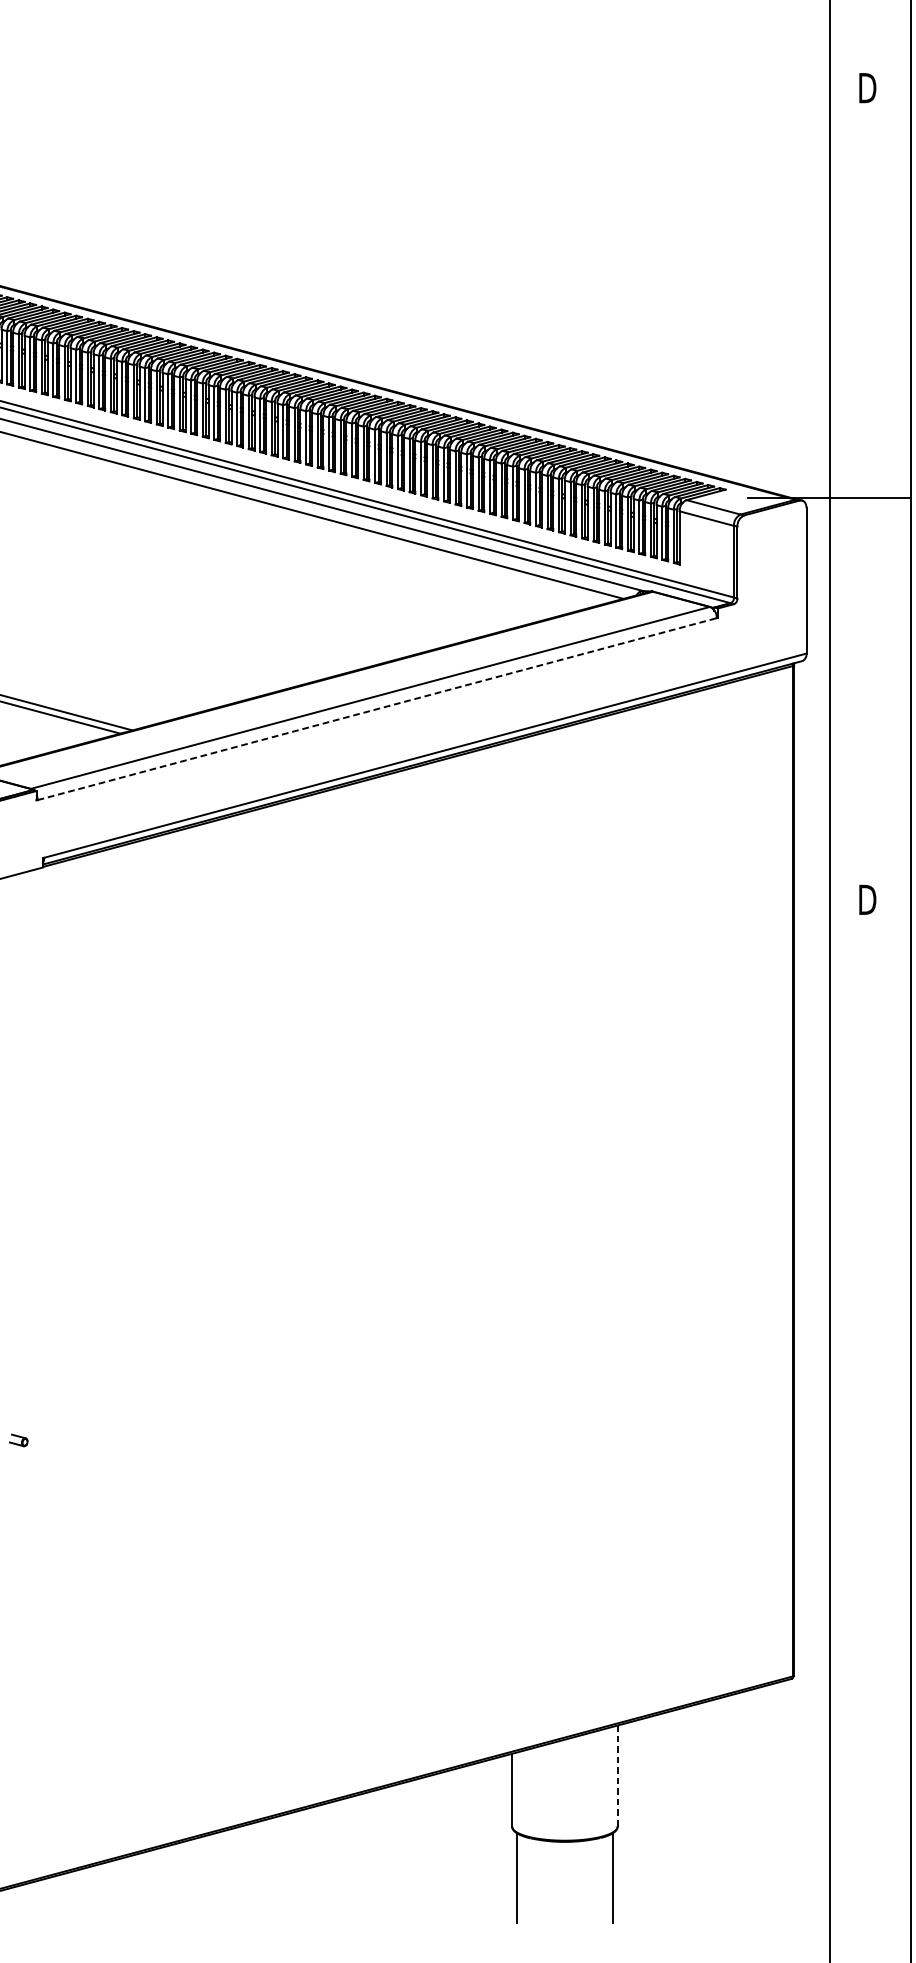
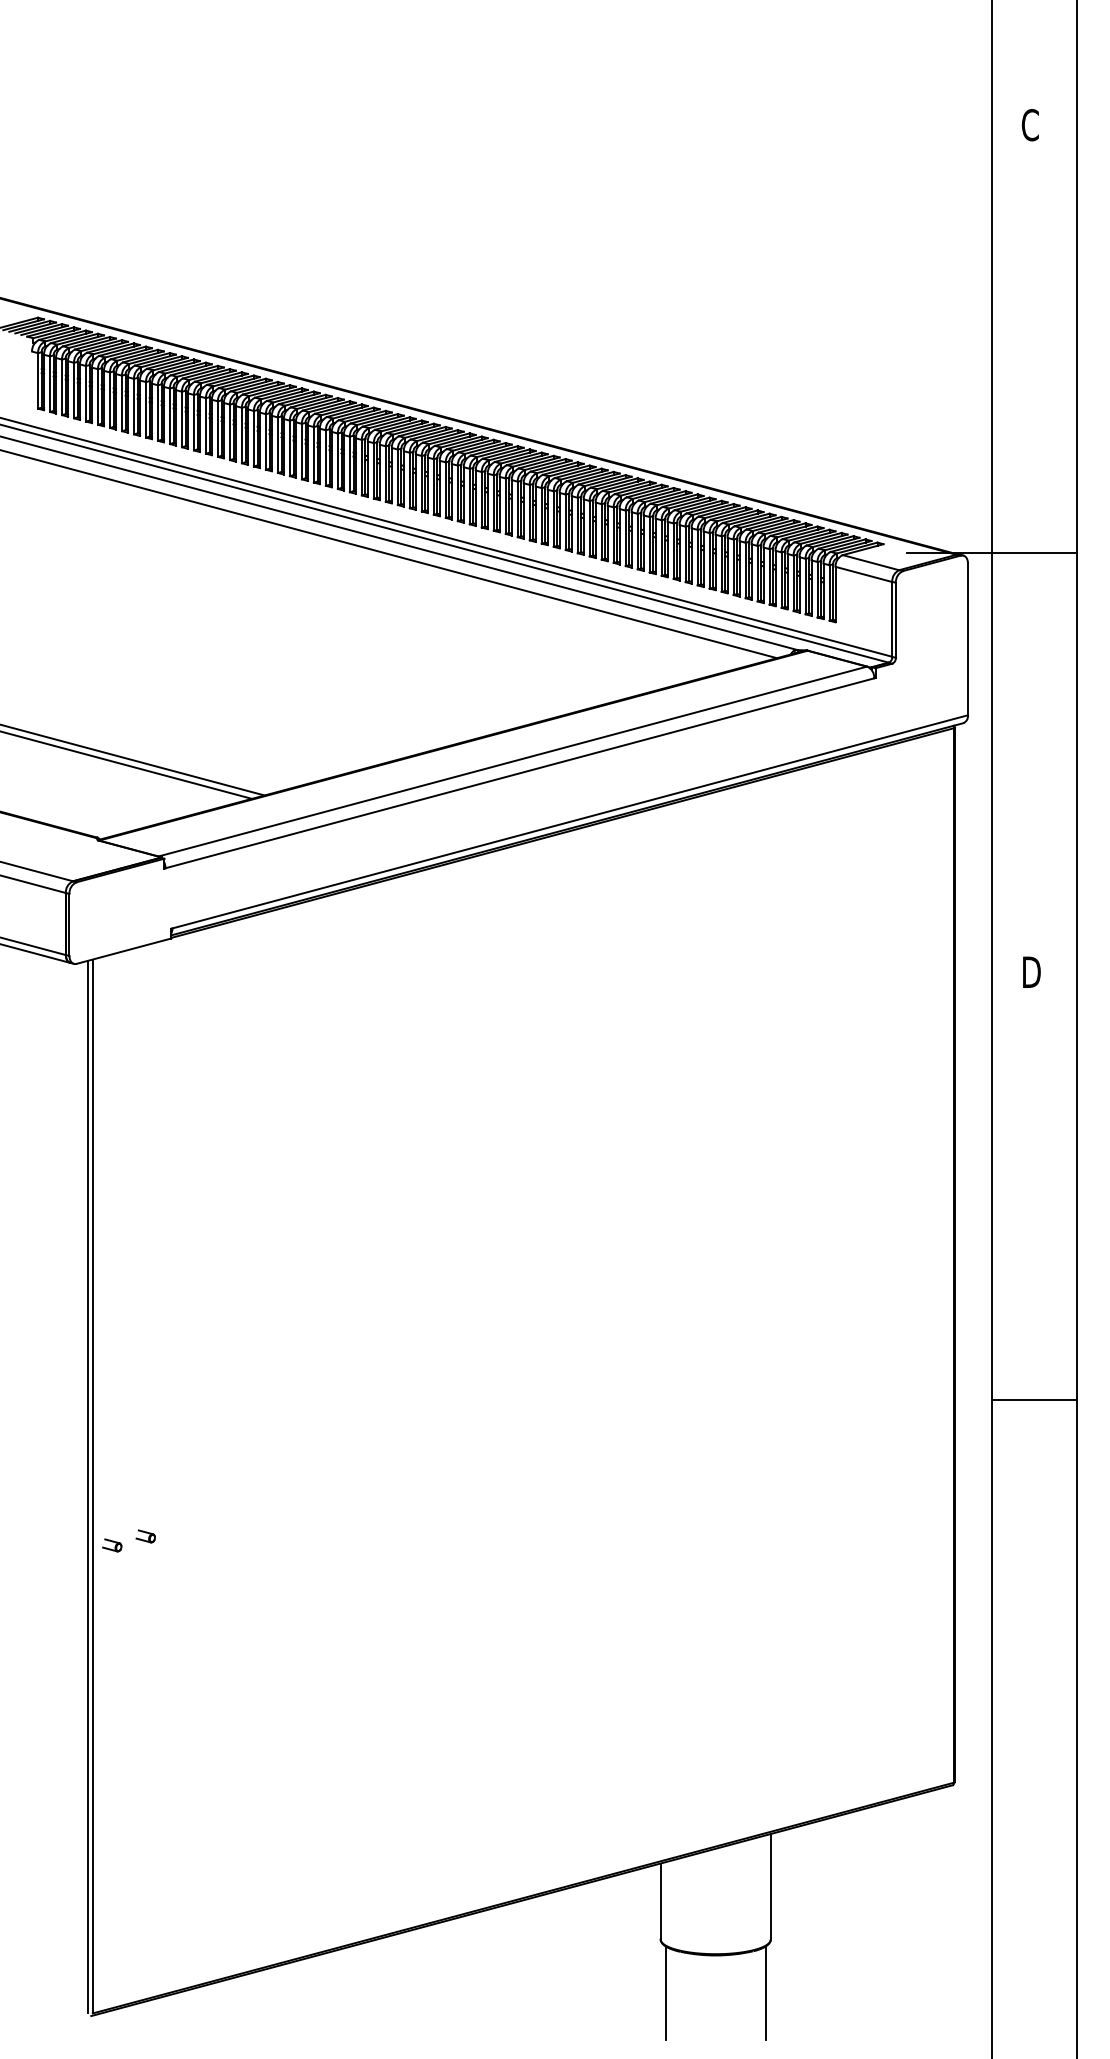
text: (866, 88) -> (1030, 125), D -> C
line: (376, 709) -> (519, 773), dashed -> solid
line: (869, 1309) -> (1033, 1399), added
line: (617, 1775) -> (770, 1886), dashed -> solid

